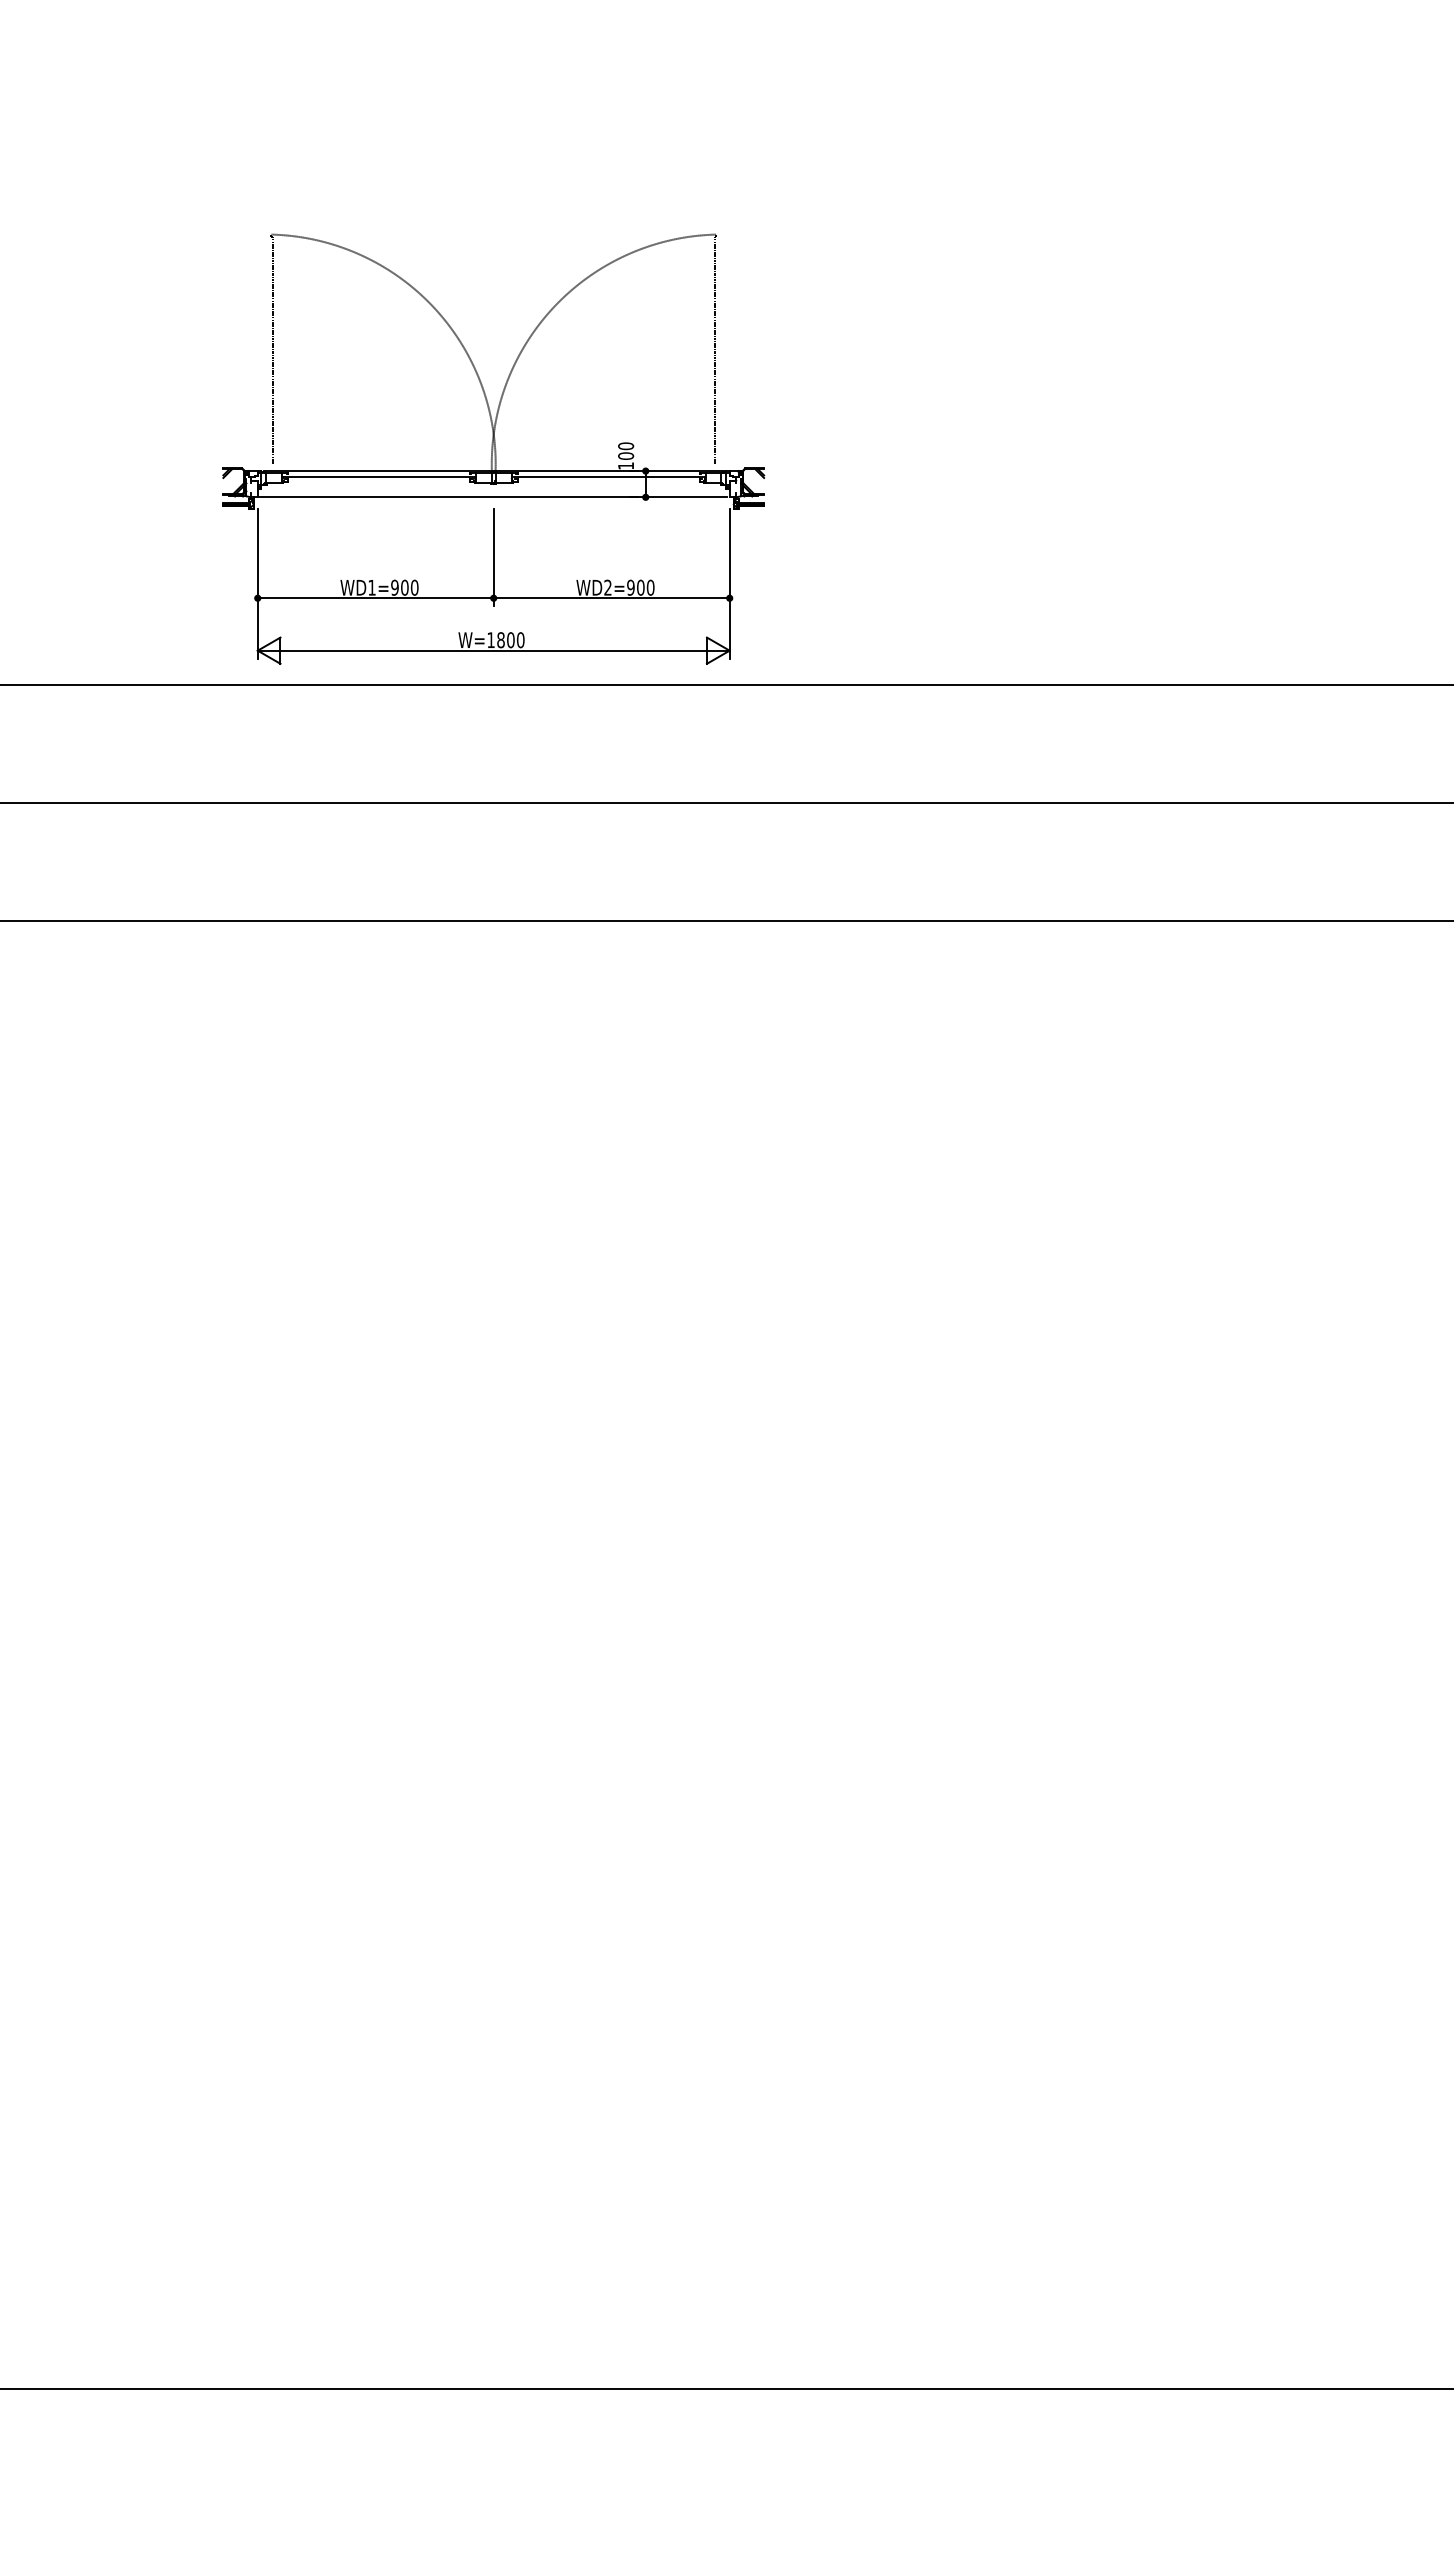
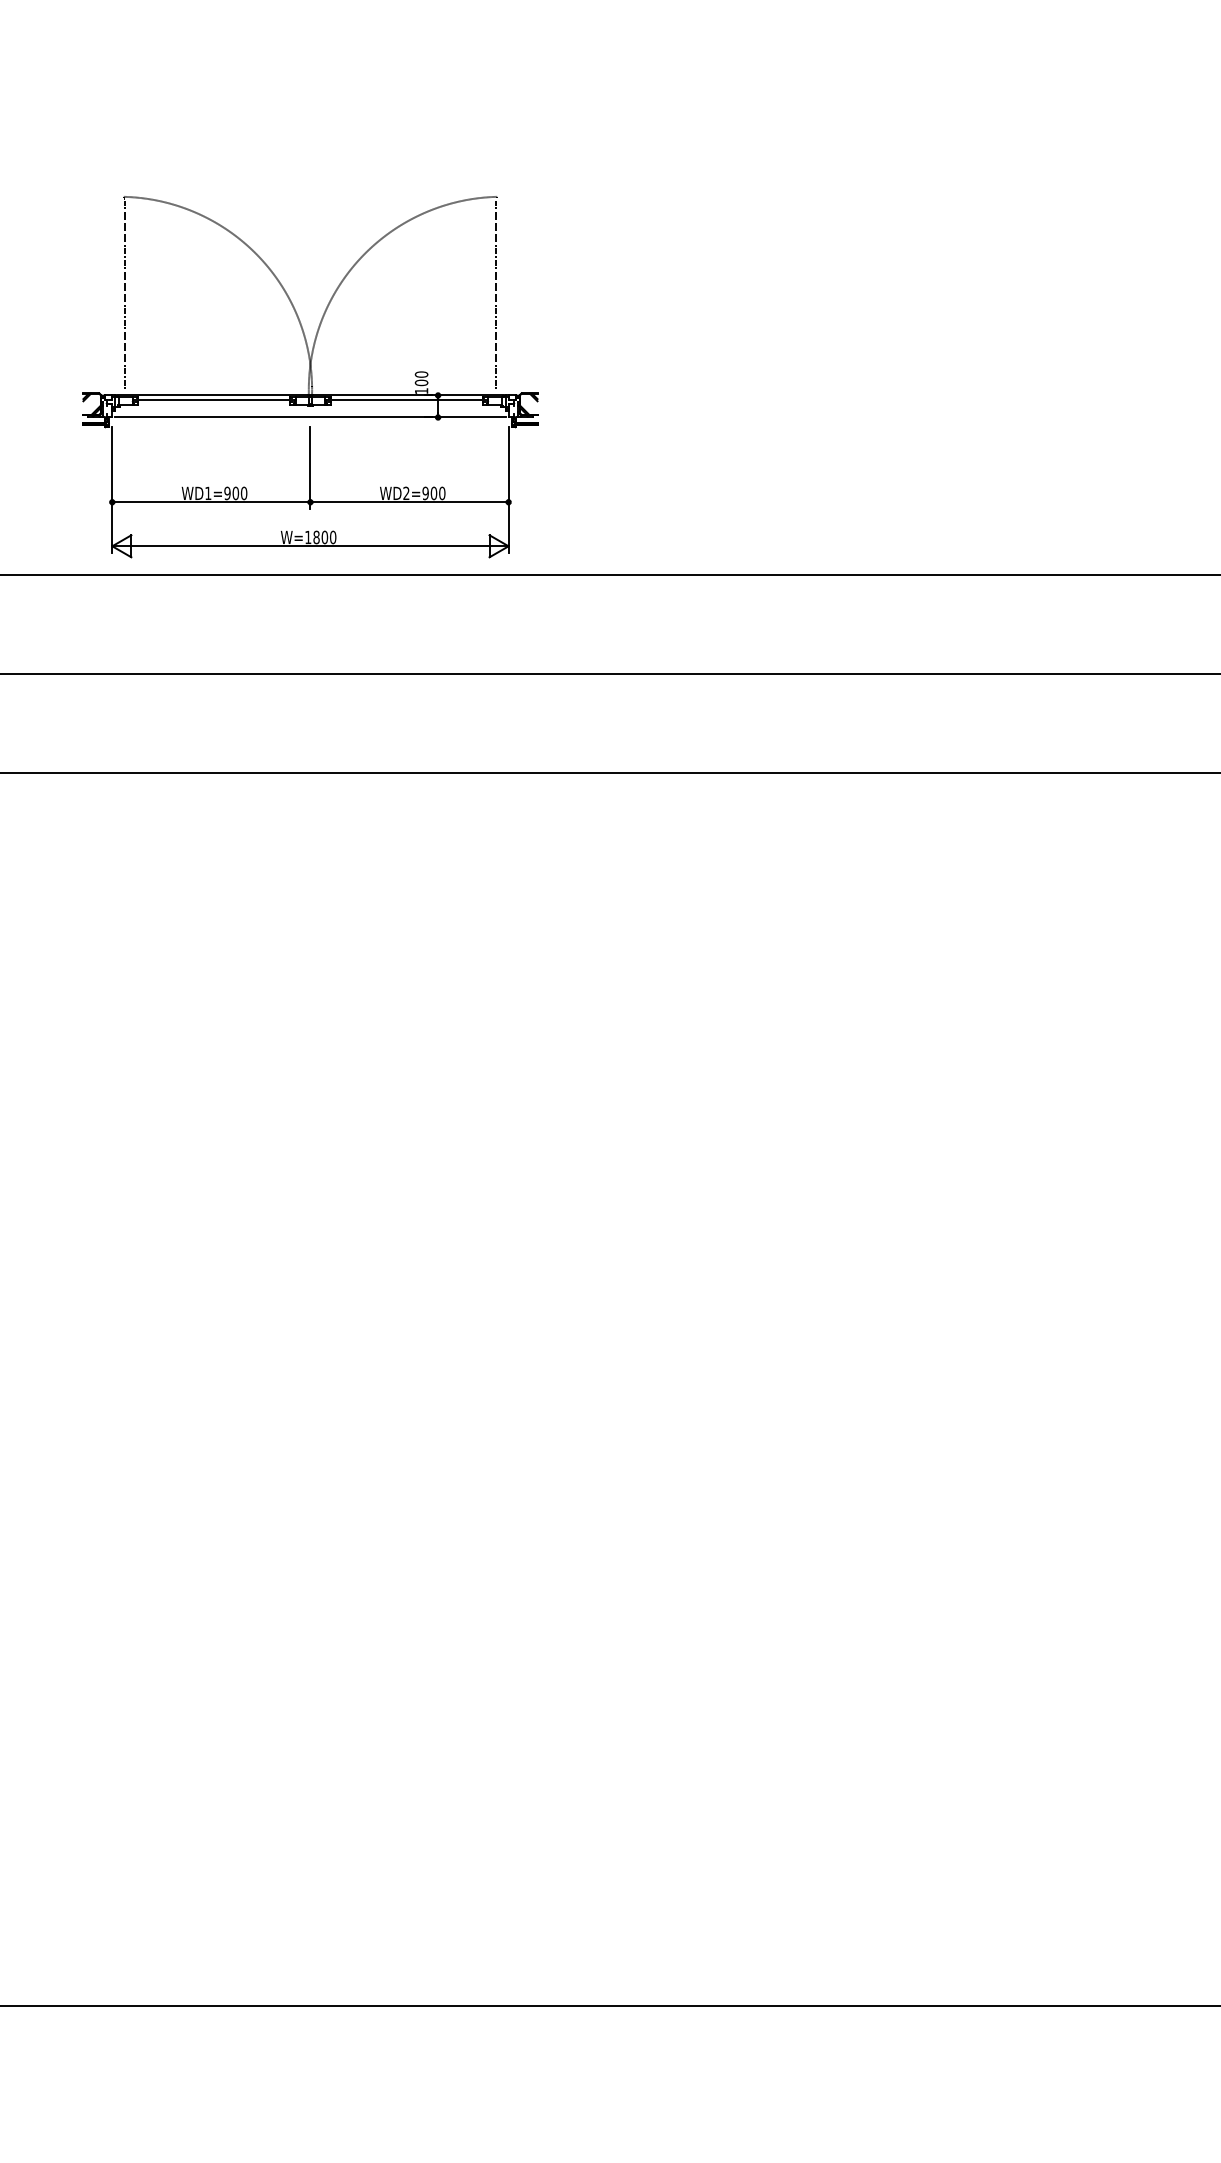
part: (493, 448) -> (310, 376), moved

